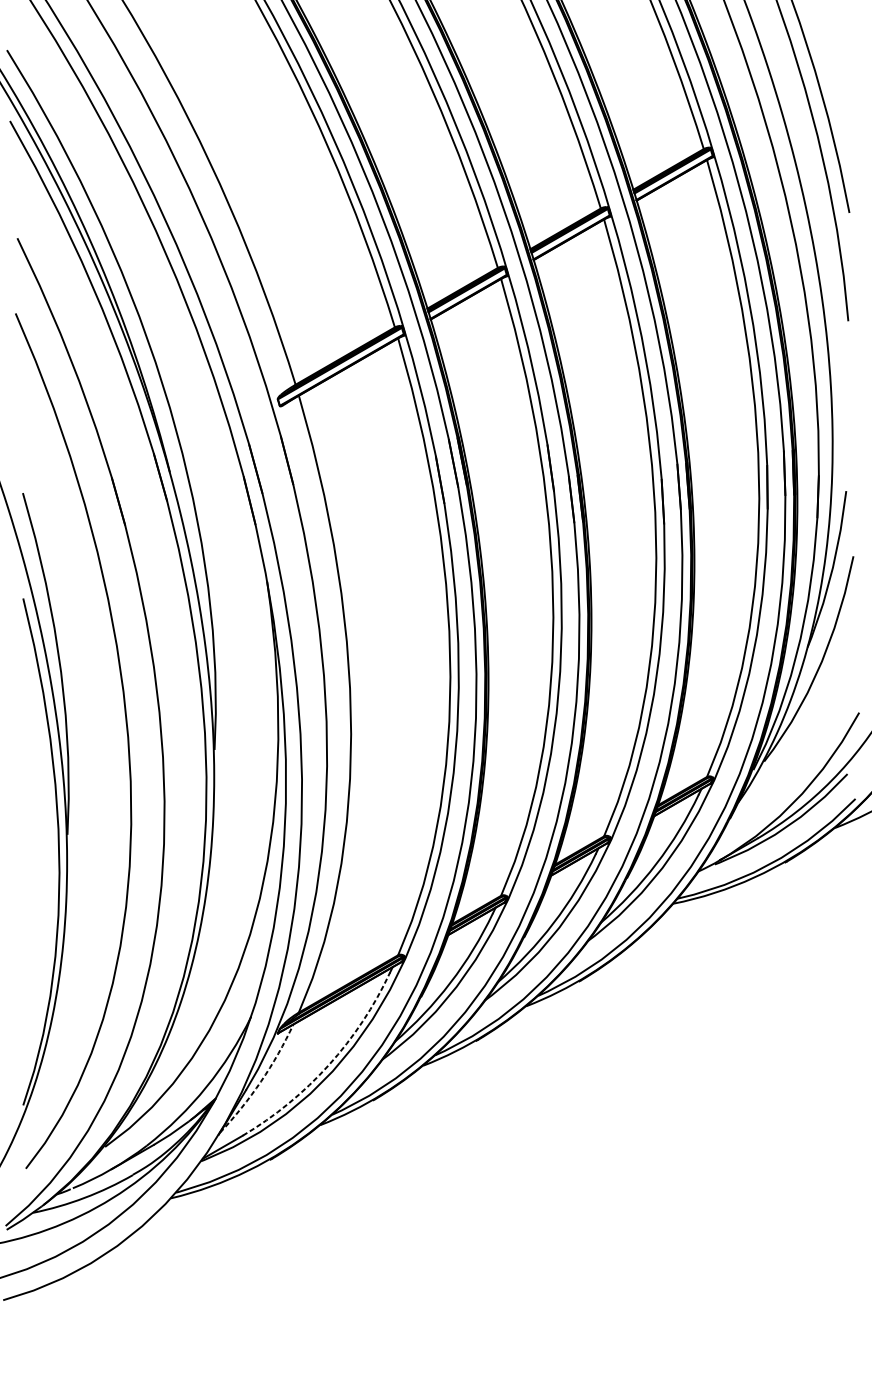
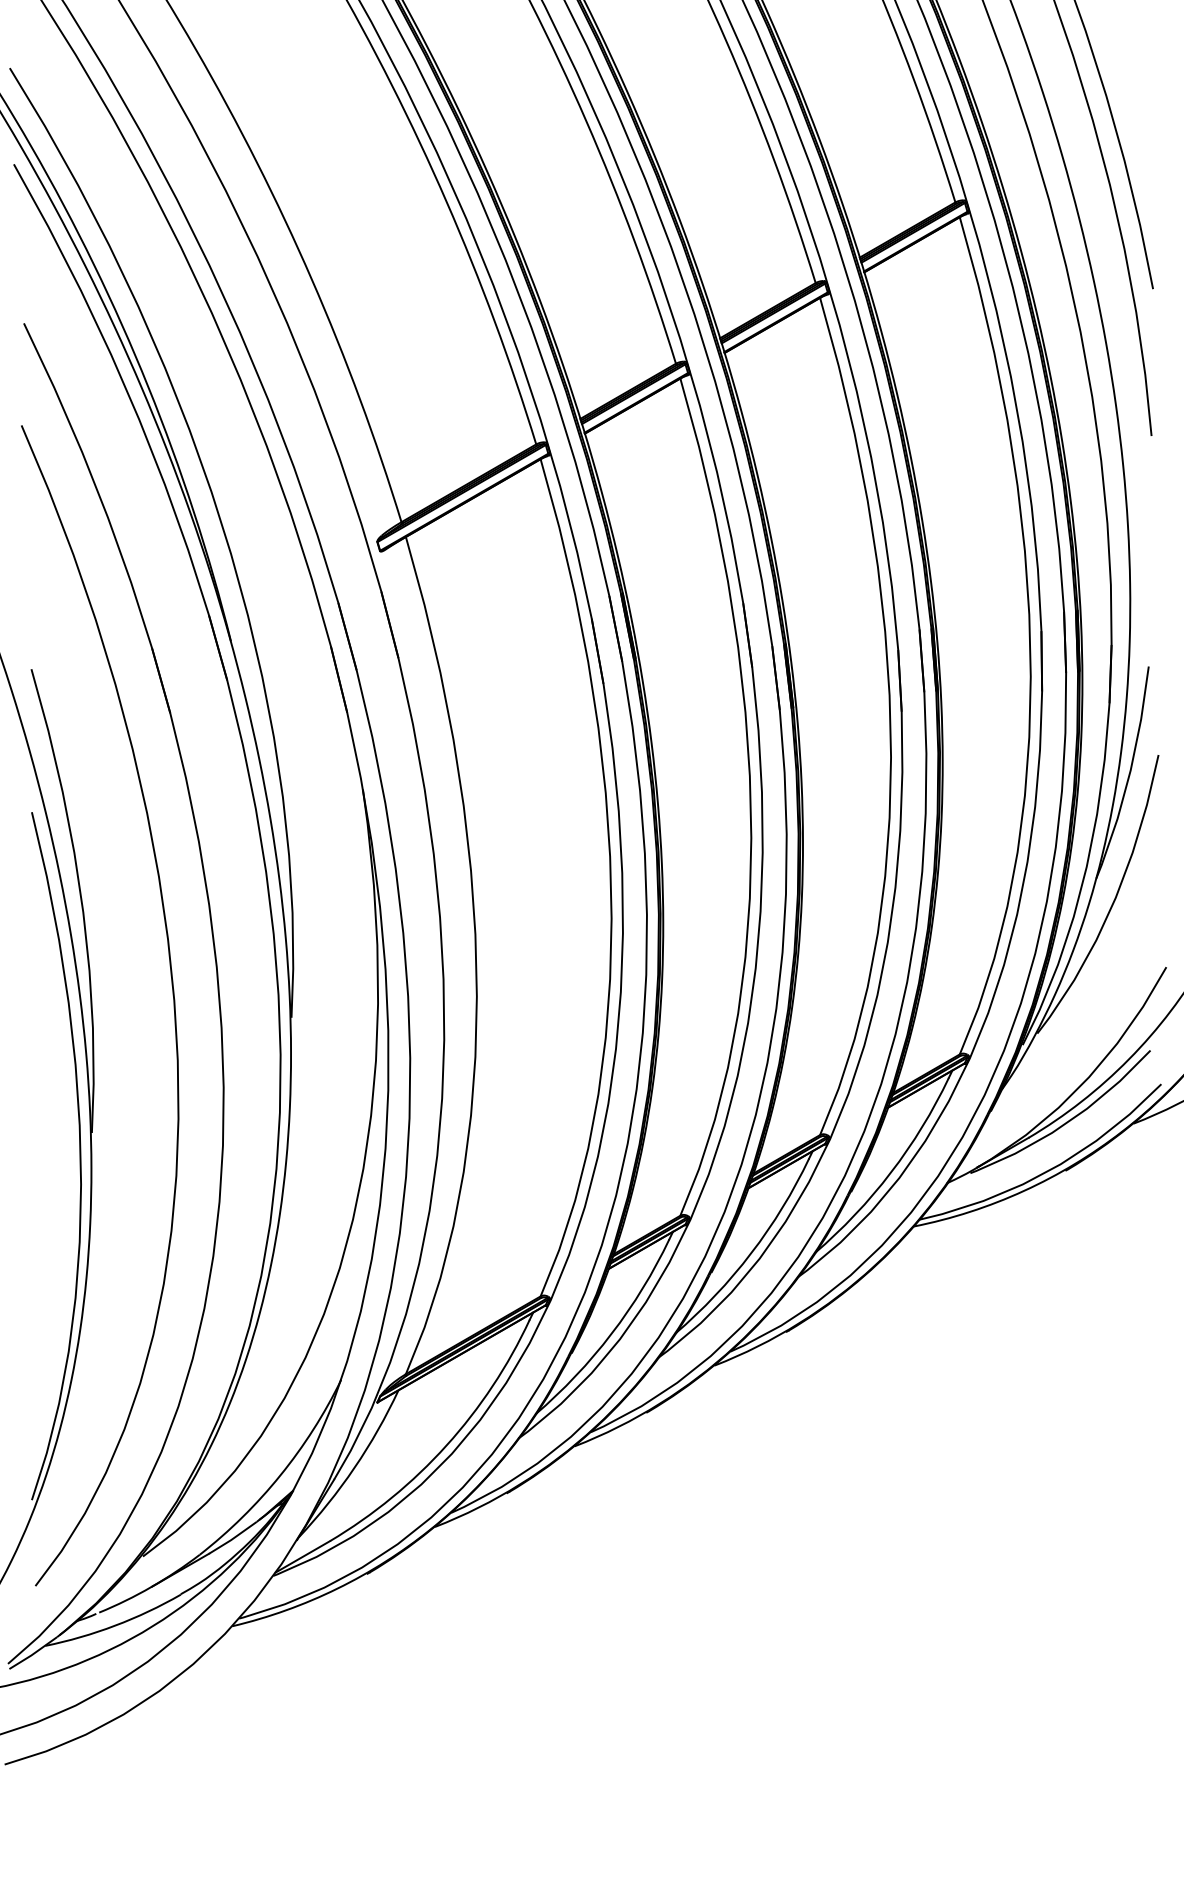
arc: (328, 1065) -> (446, 1445), dashed -> solid
arc: (260, 1081) -> (354, 1467), dashed -> solid

